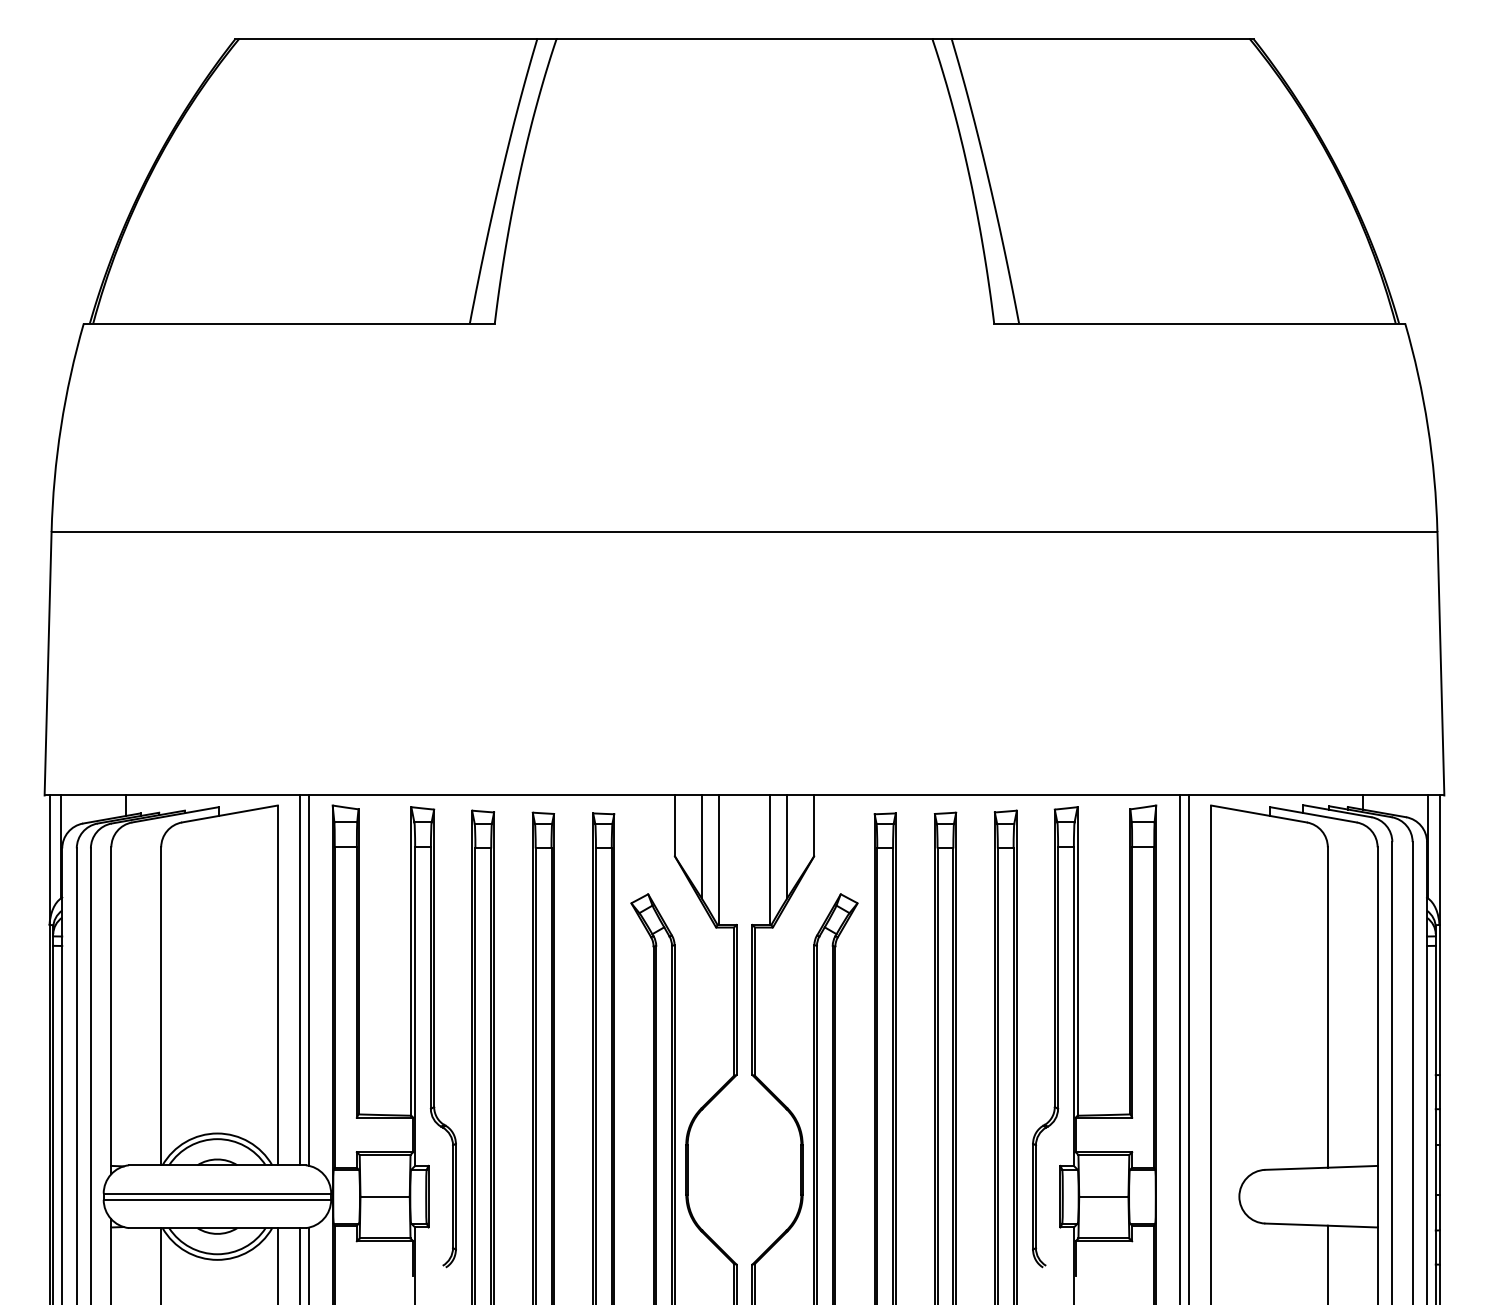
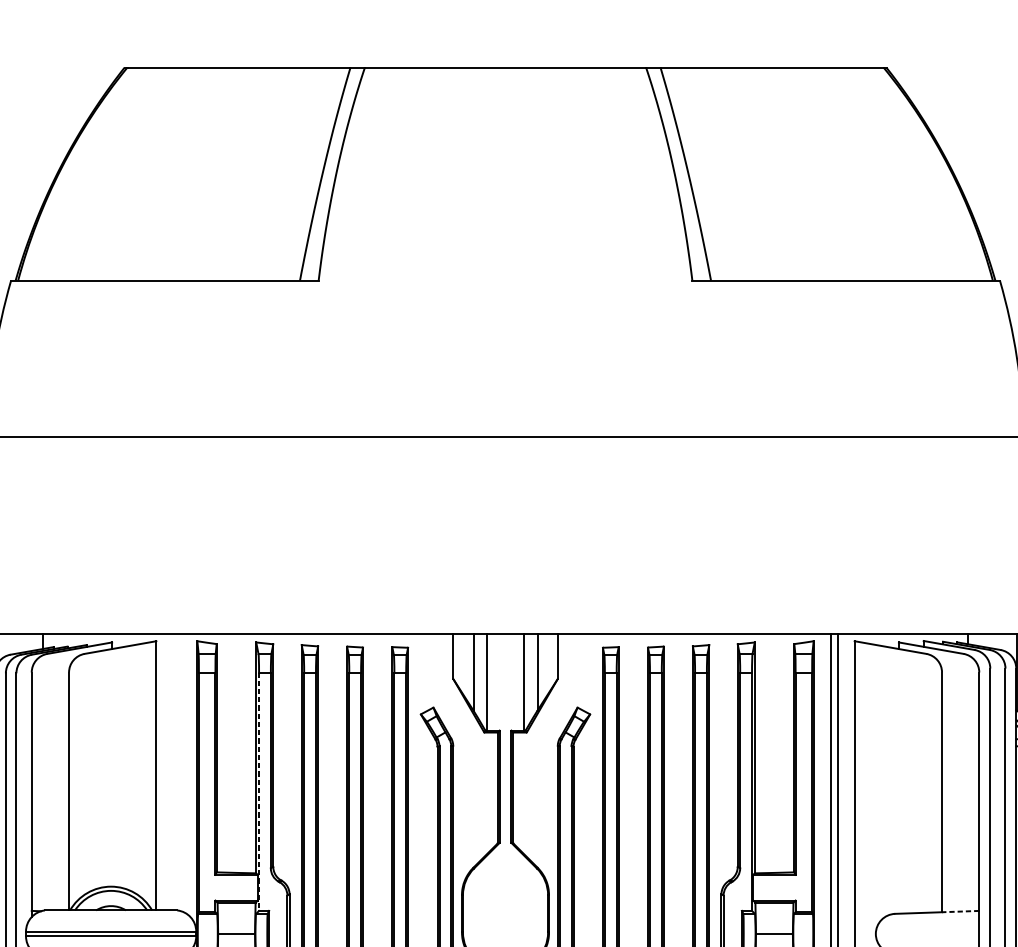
line: (299, 980) -> (172, 772), removed
line: (308, 980) -> (179, 772), removed
line: (415, 1007) -> (259, 792), solid -> dashed
line: (1352, 1166) -> (960, 911), solid -> dashed

